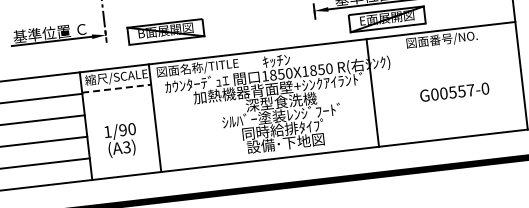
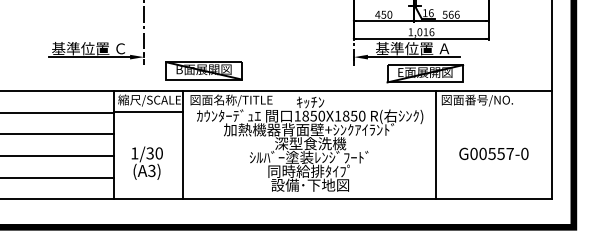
part: (165, 31) -> (203, 70), moved
line: (116, 88) -> (148, 111), dashed -> solid
text: (454, 91) -> (493, 153), moved
line: (372, 93) -> (435, 145), moved
text: (122, 130) -> (149, 153), 1/90 -> 1/30

